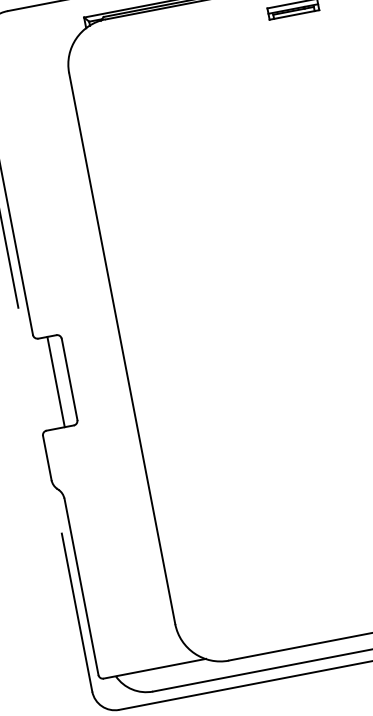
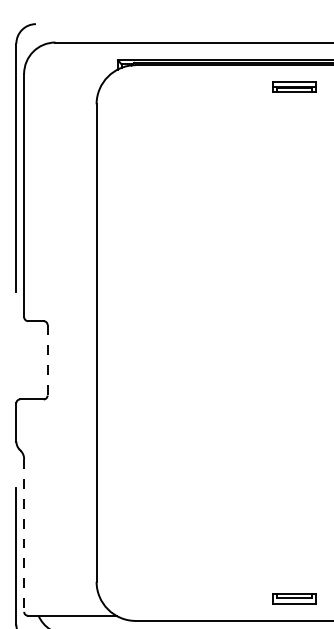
line: (69, 379) -> (47, 360), solid -> dashed
line: (55, 382) -> (35, 360), removed
line: (81, 586) -> (24, 535), solid -> dashed

